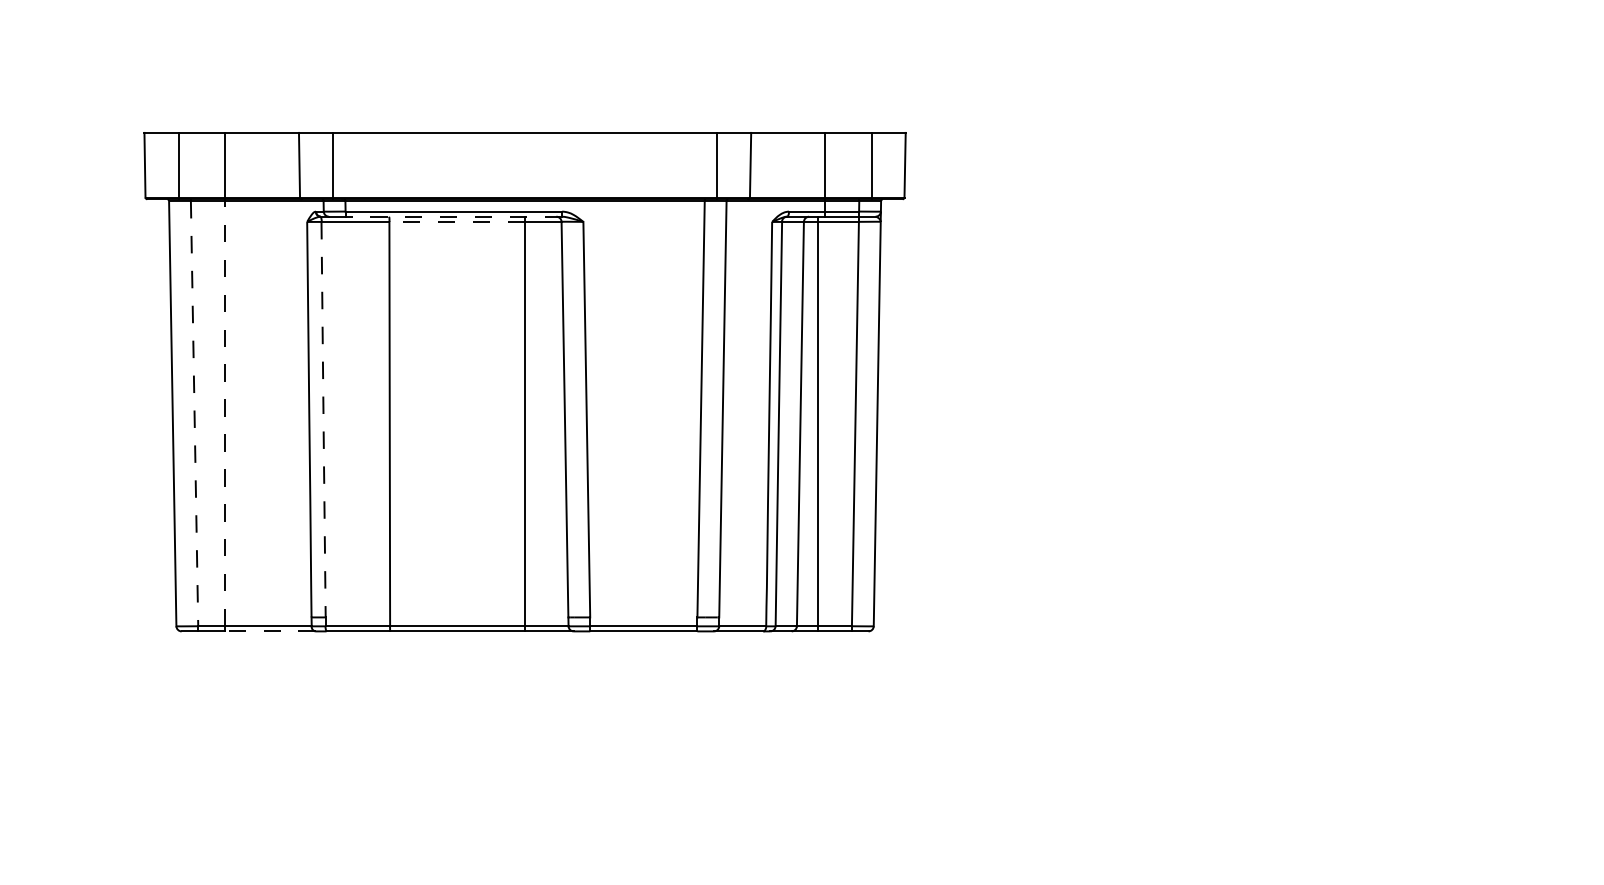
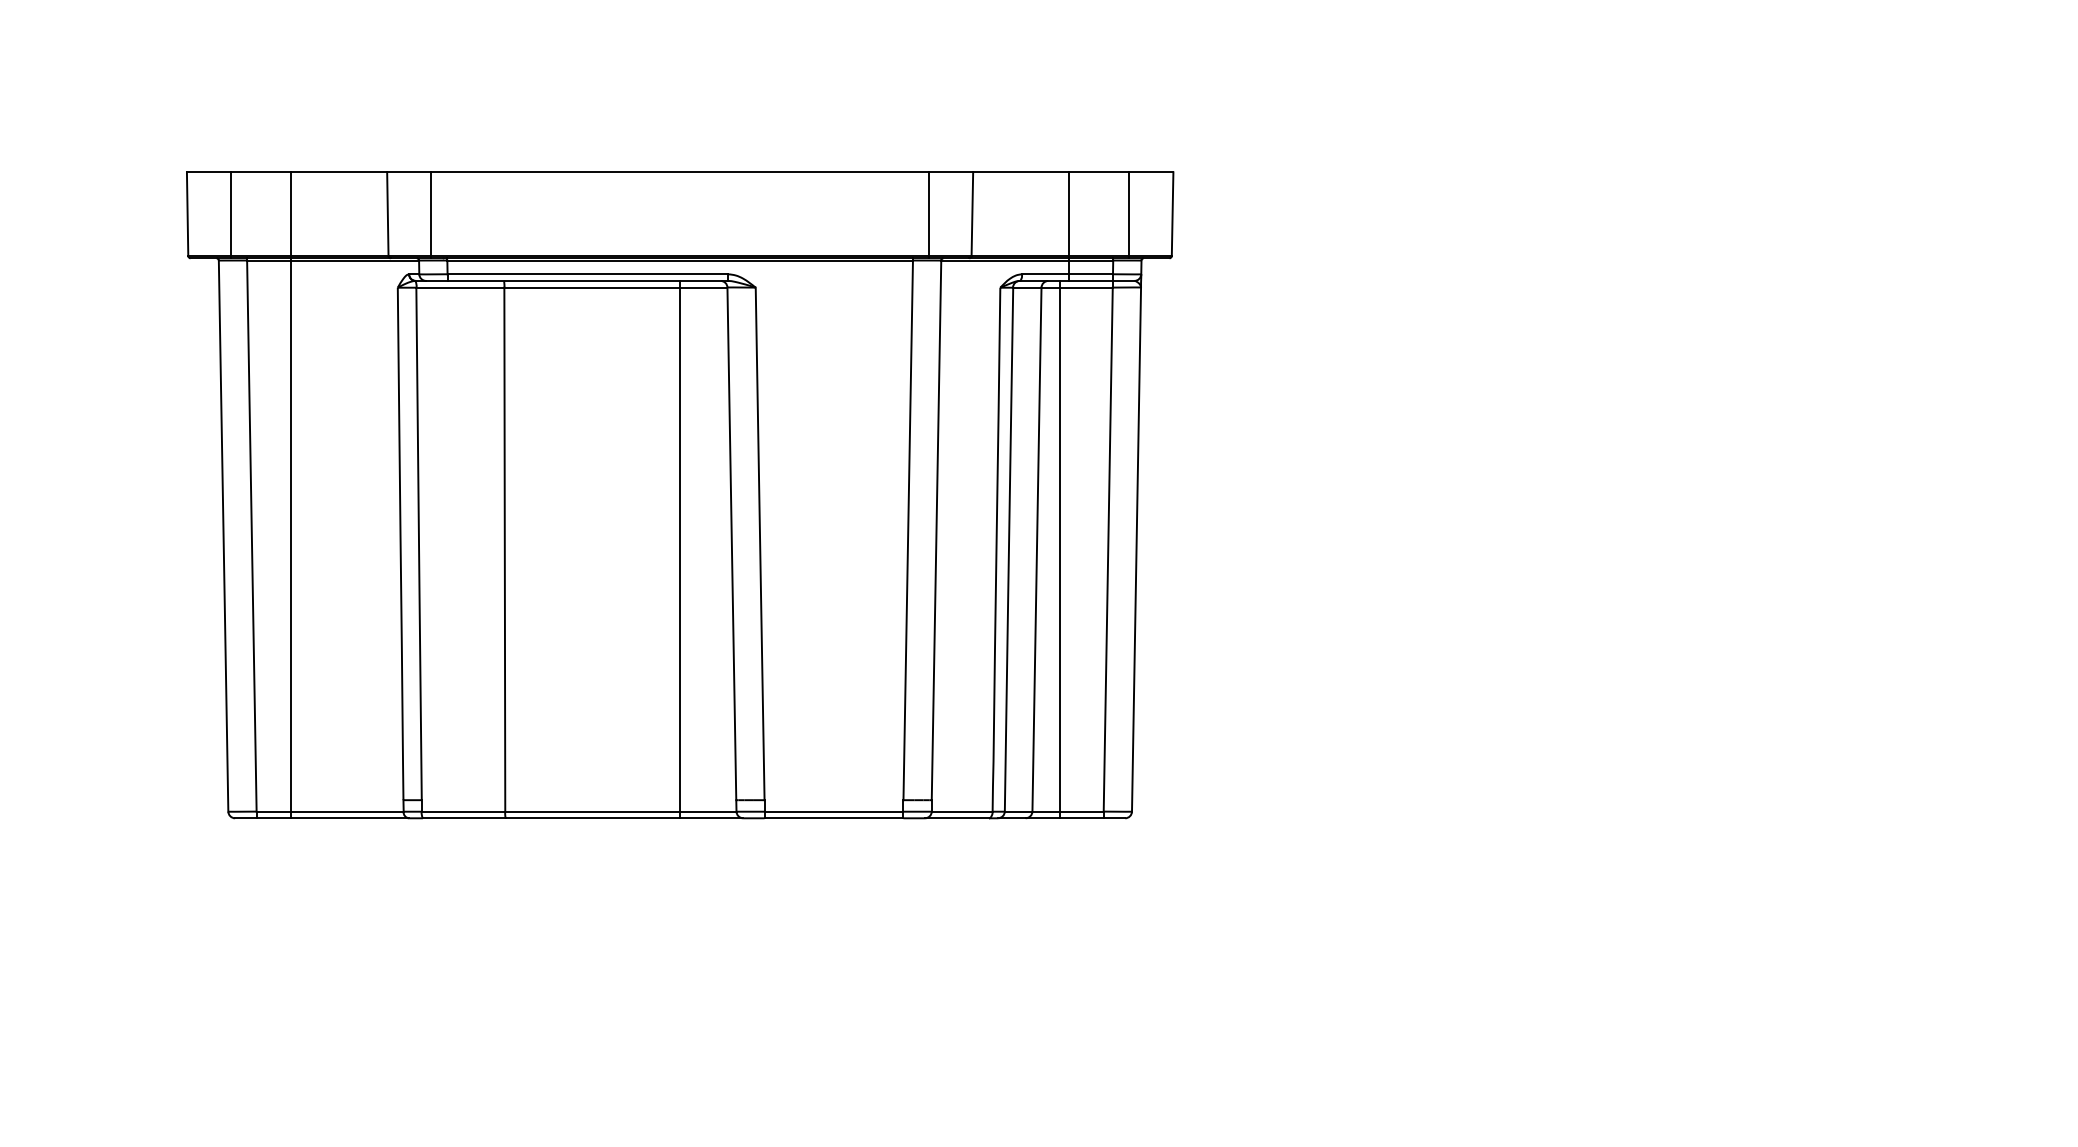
line: (453, 216) -> (587, 280), dashed -> solid
line: (457, 221) -> (592, 287), dashed -> solid
line: (194, 413) -> (251, 536), dashed -> solid
line: (225, 413) -> (291, 536), dashed -> solid
line: (323, 420) -> (419, 544), dashed -> solid
line: (270, 631) -> (350, 818), dashed -> solid

